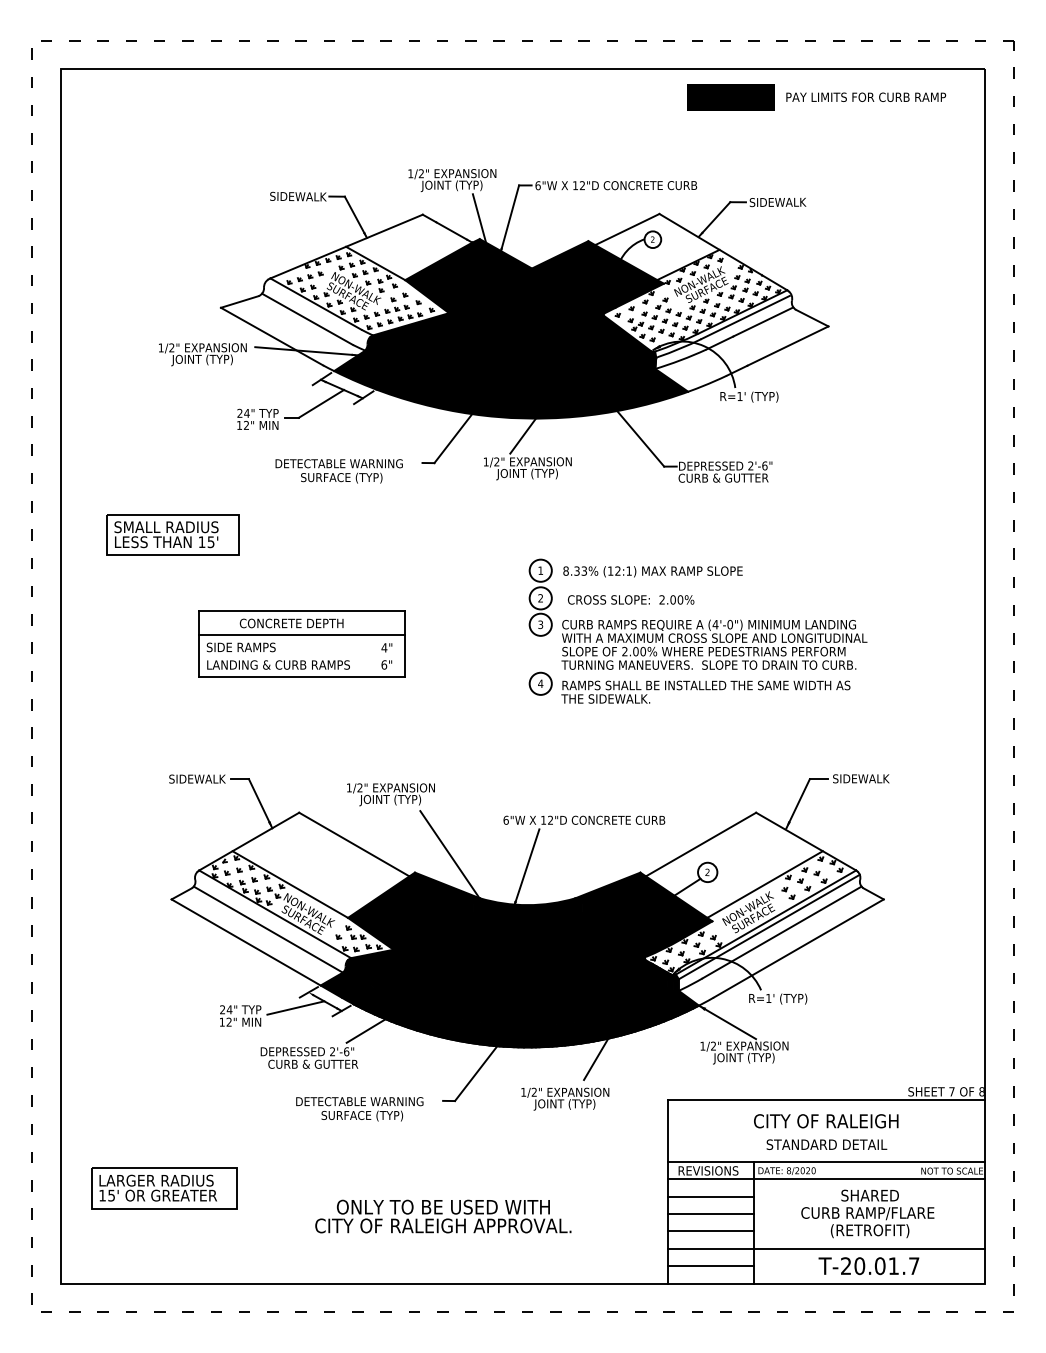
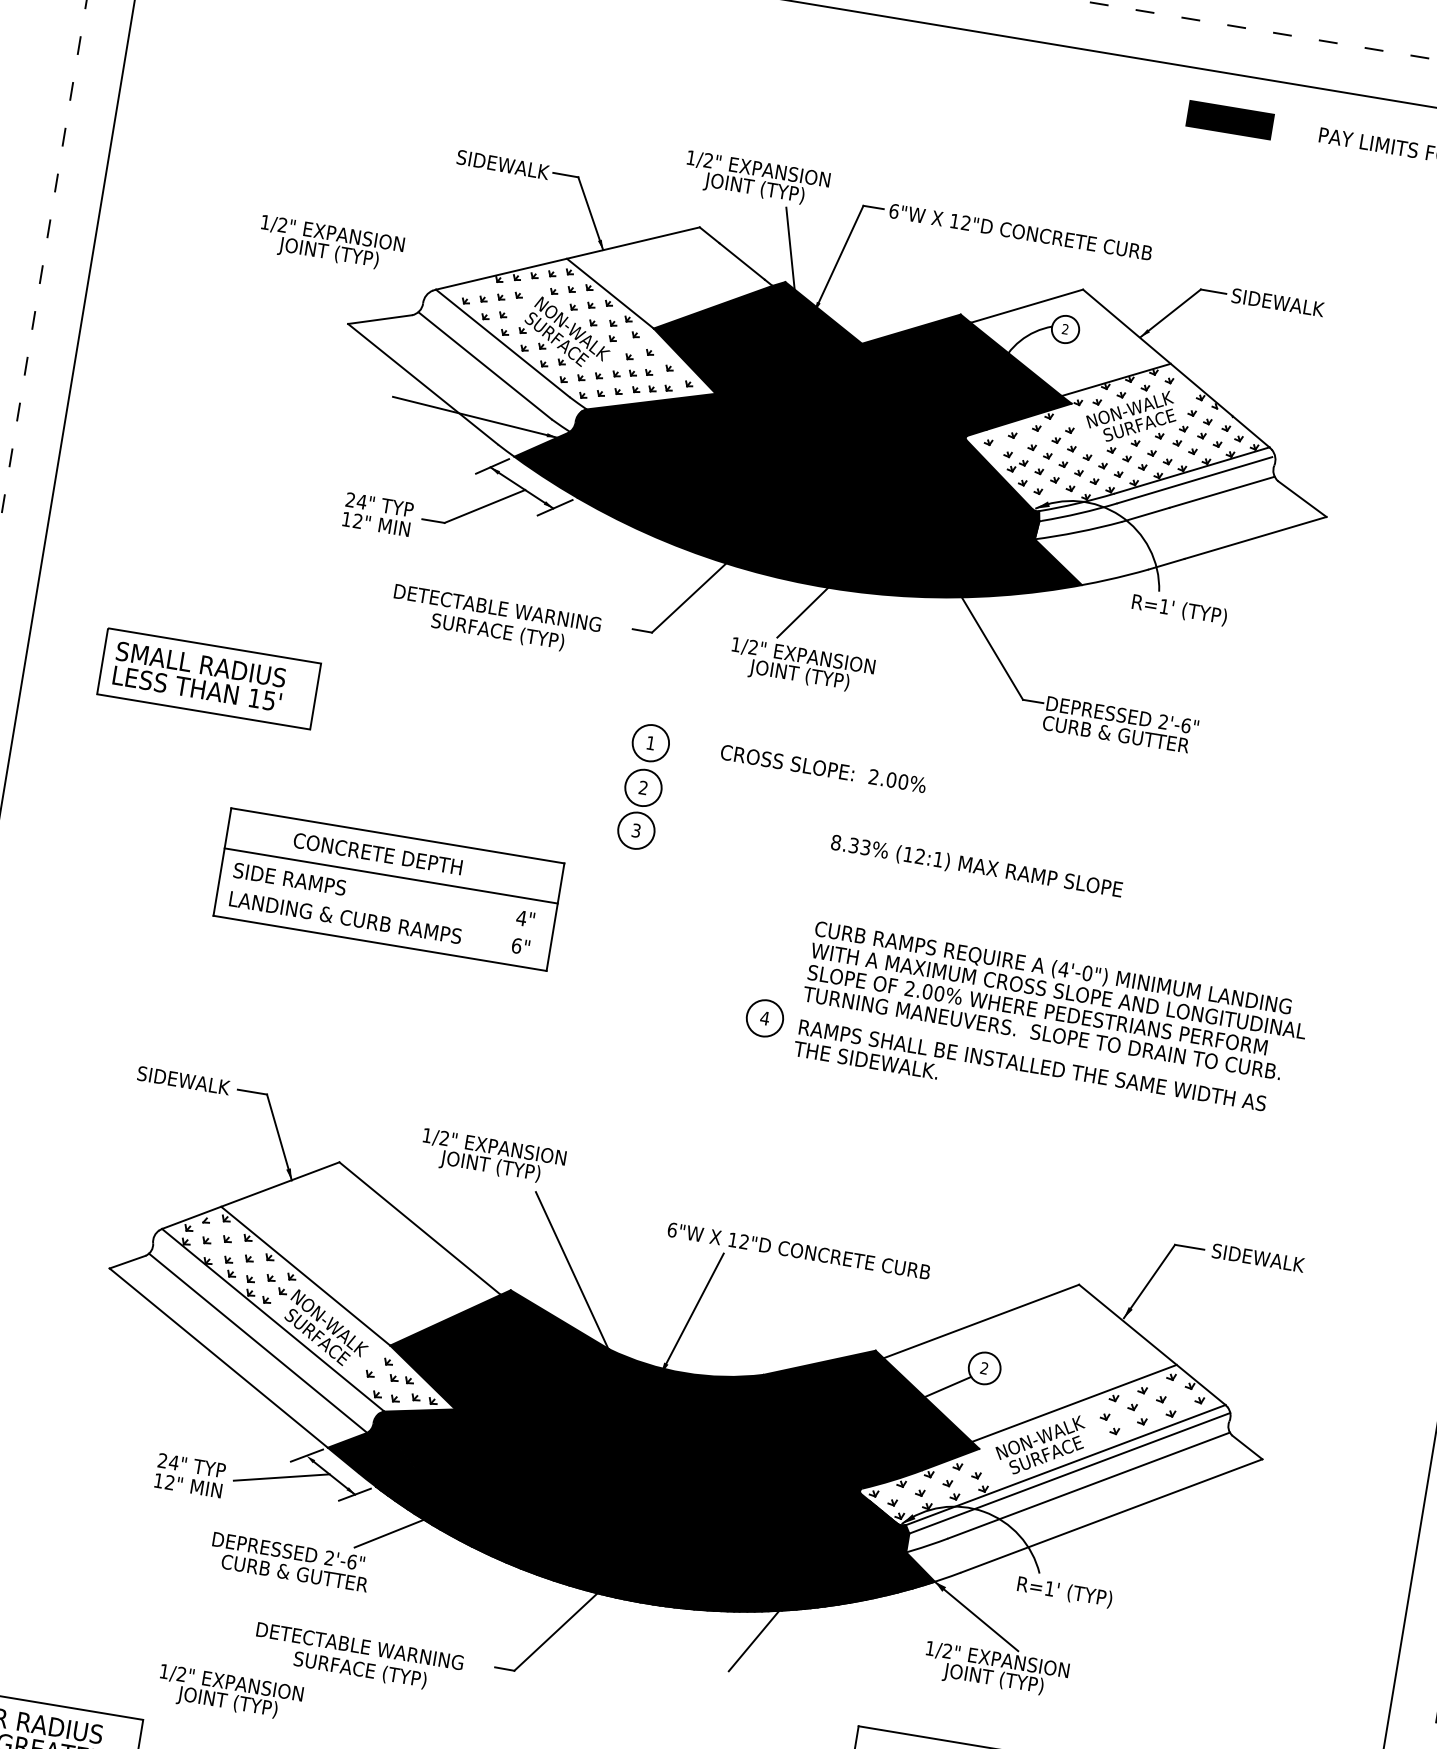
part: (730, 97) -> (1229, 120), size x0.6
text: (202, 354) -> (330, 244), moved
part: (540, 597) -> (643, 786), moved
text: (631, 599) -> (824, 768), moved
text: (565, 1098) -> (230, 1692), moved

